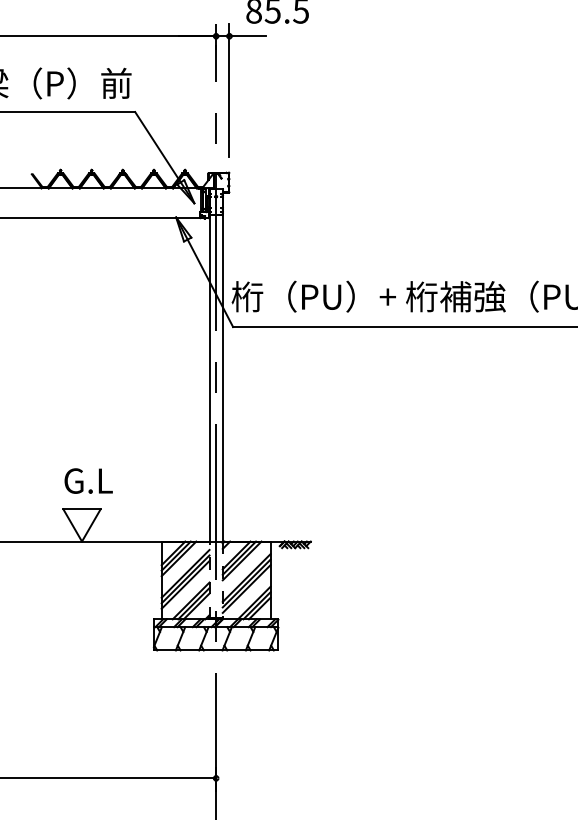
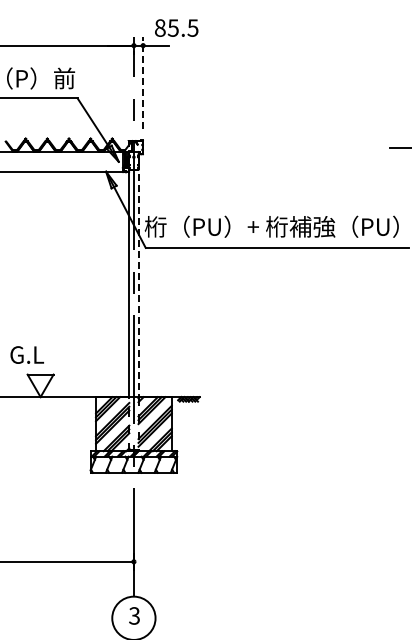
line: (229, 89) -> (143, 82), solid -> dashed
line: (222, 365) -> (138, 274), solid -> dashed
text: (87, 480) -> (26, 354), moved

